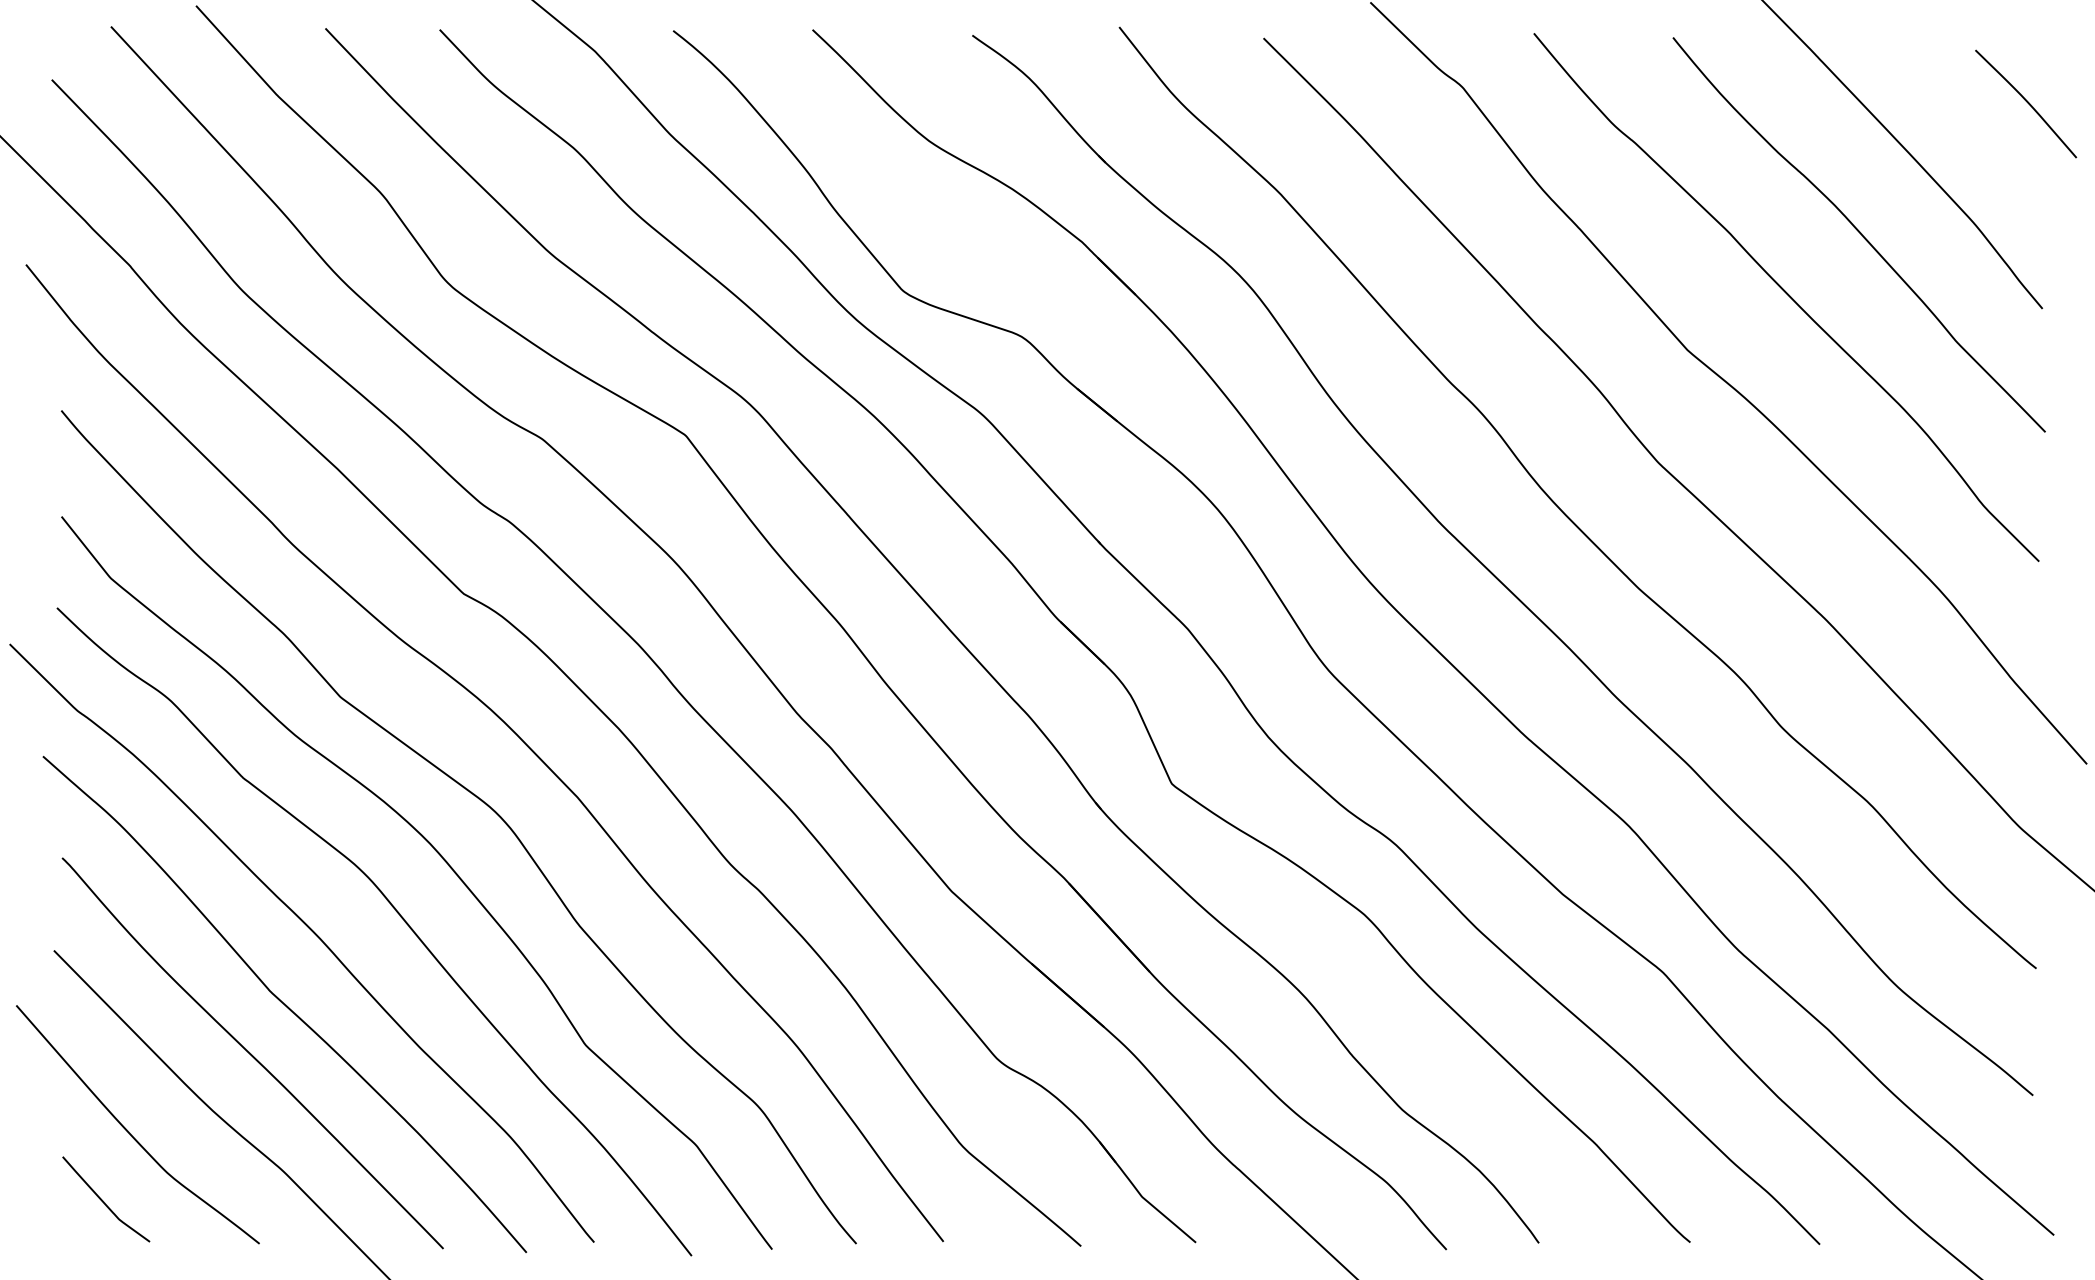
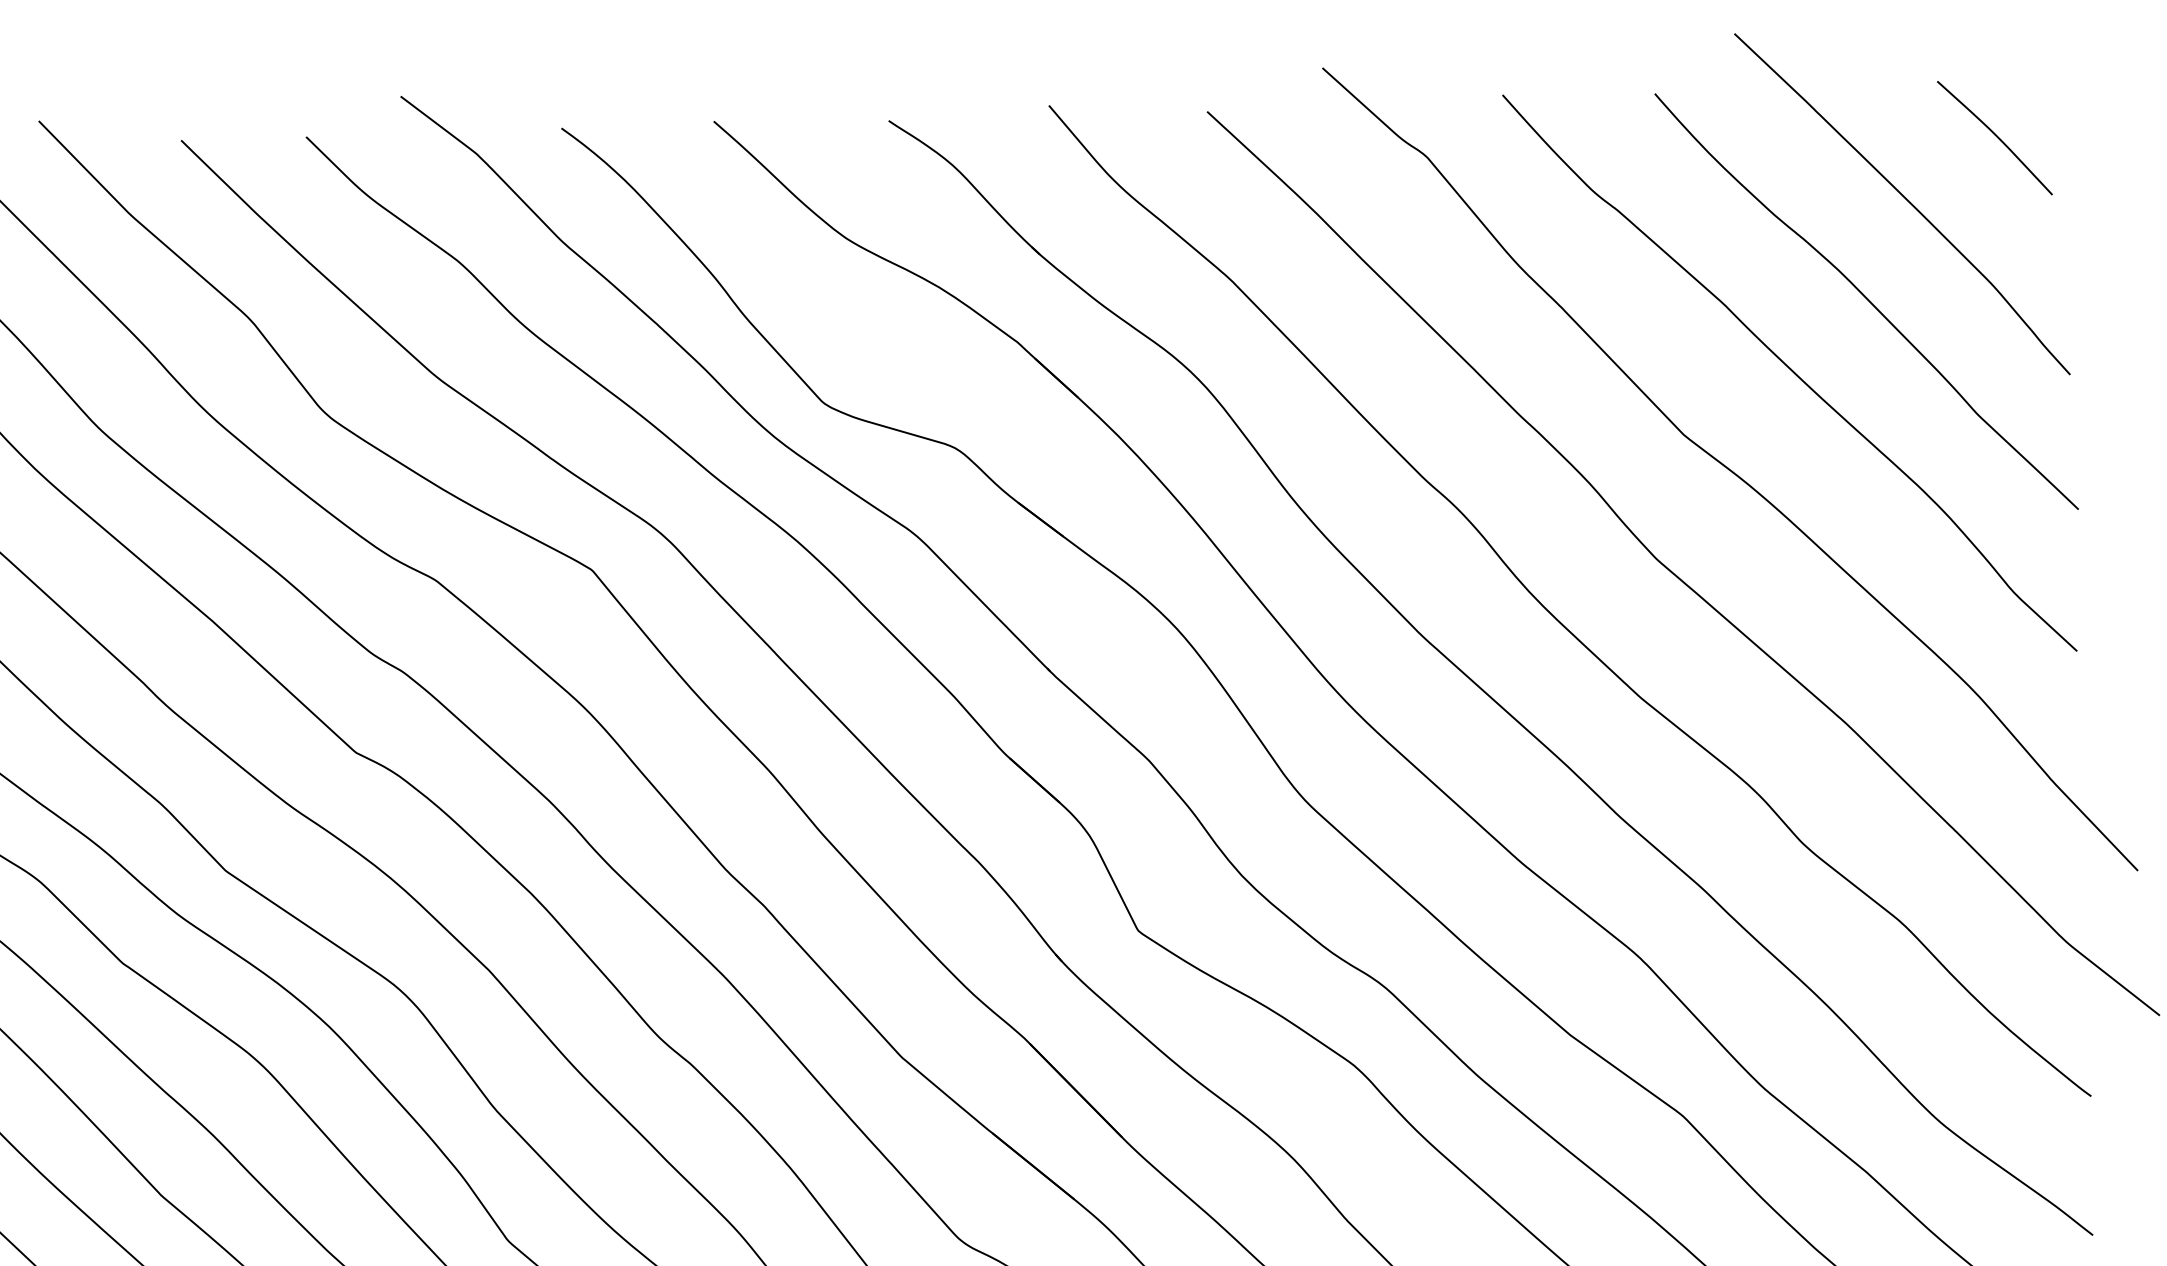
curve: (2026, 102) -> (1995, 136), moved

